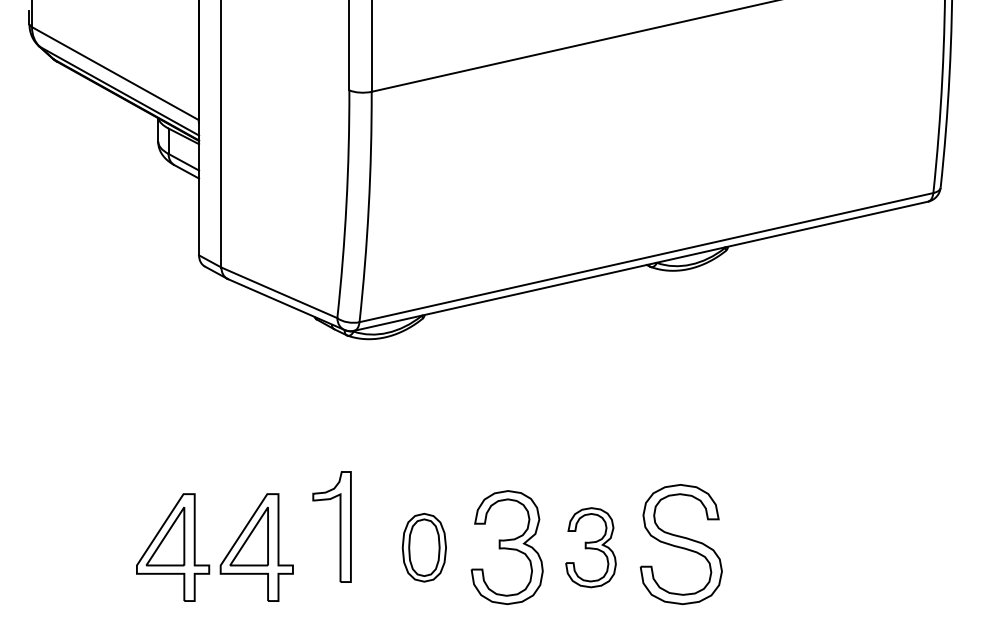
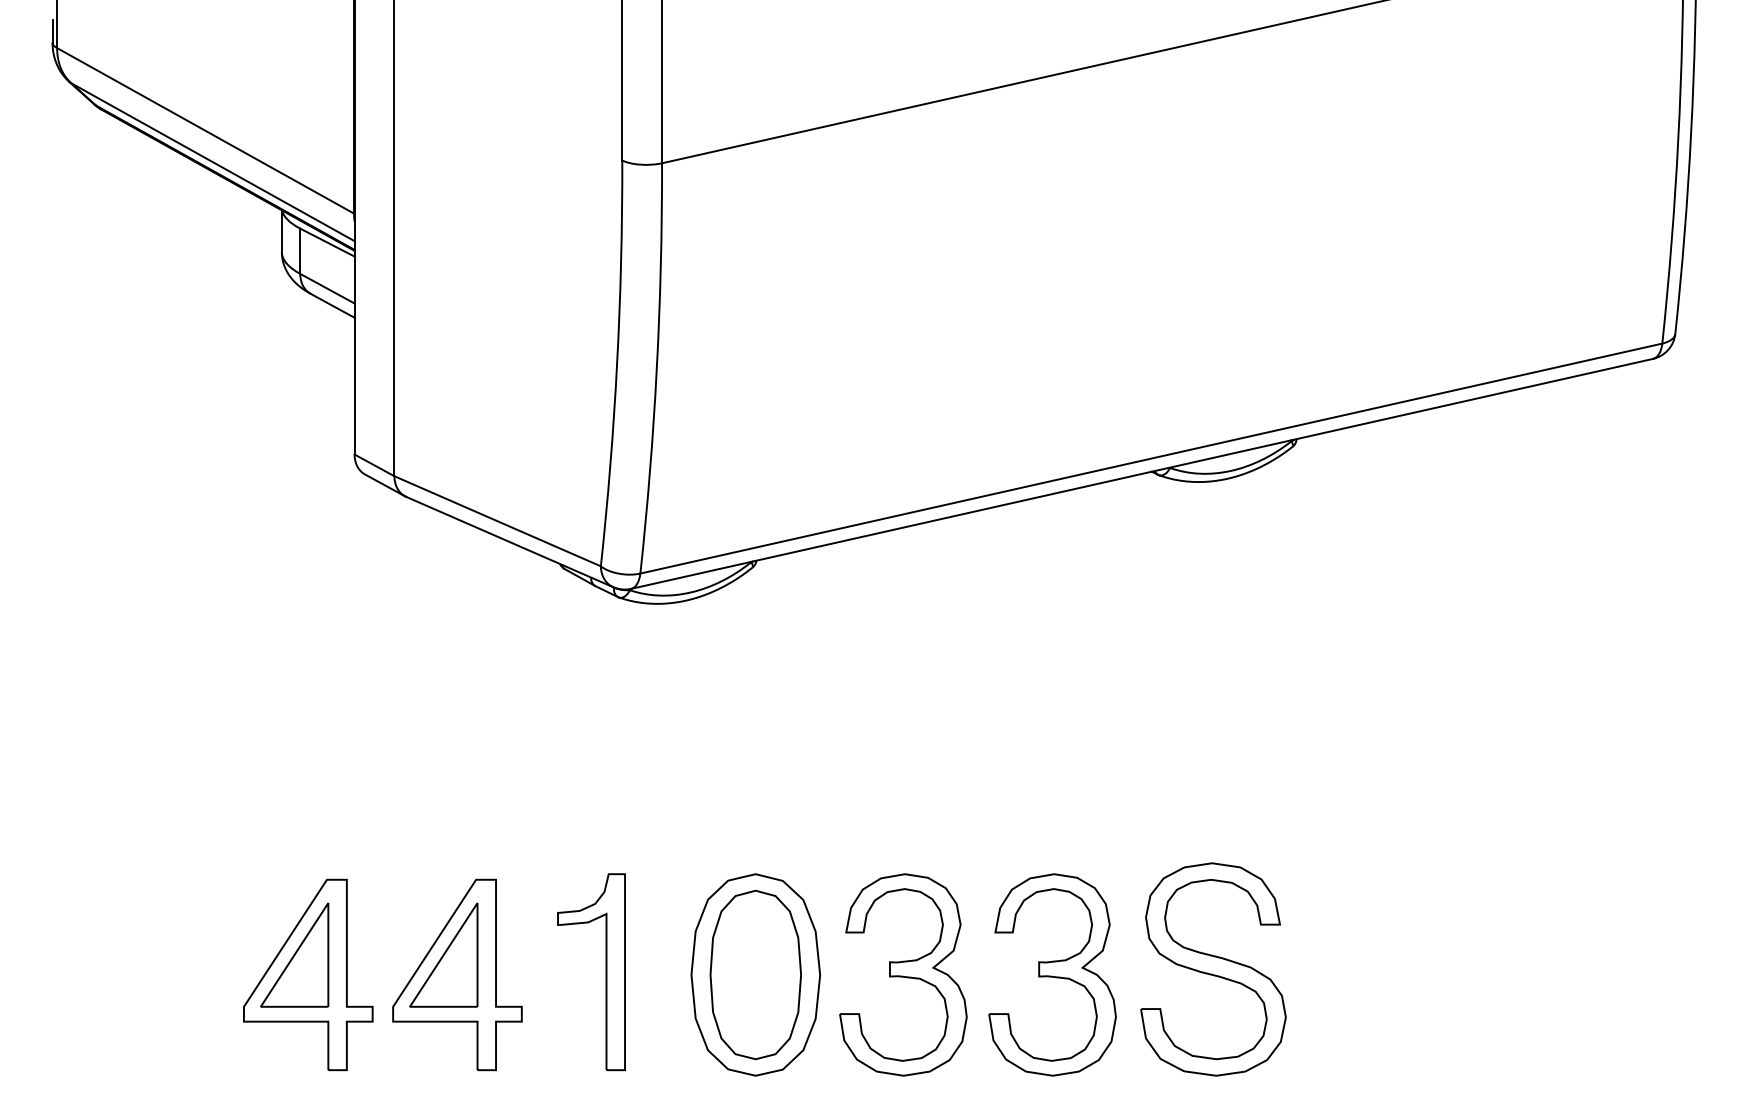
part: (339, 526) -> (604, 971), moved
part: (424, 547) -> (756, 974), size x1.67
part: (590, 547) -> (1051, 974), size x1.43

